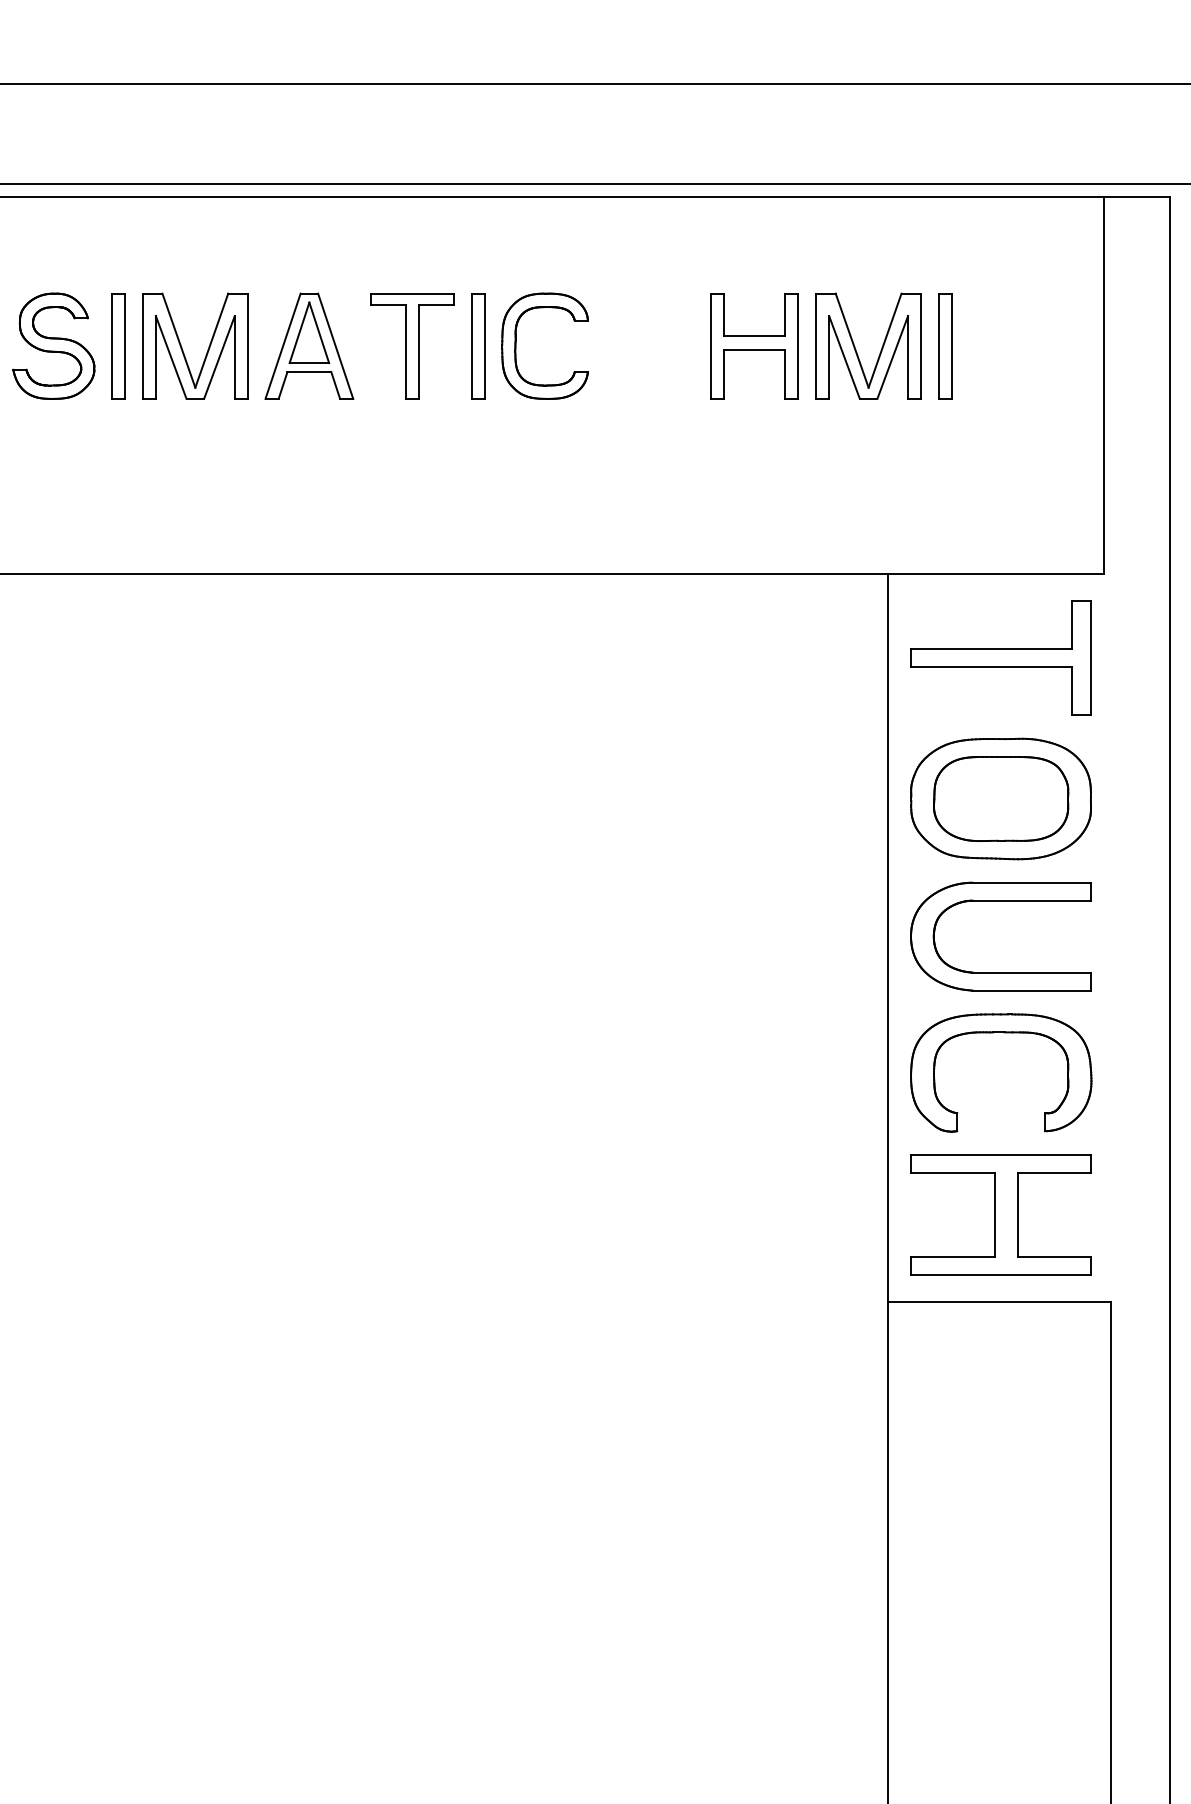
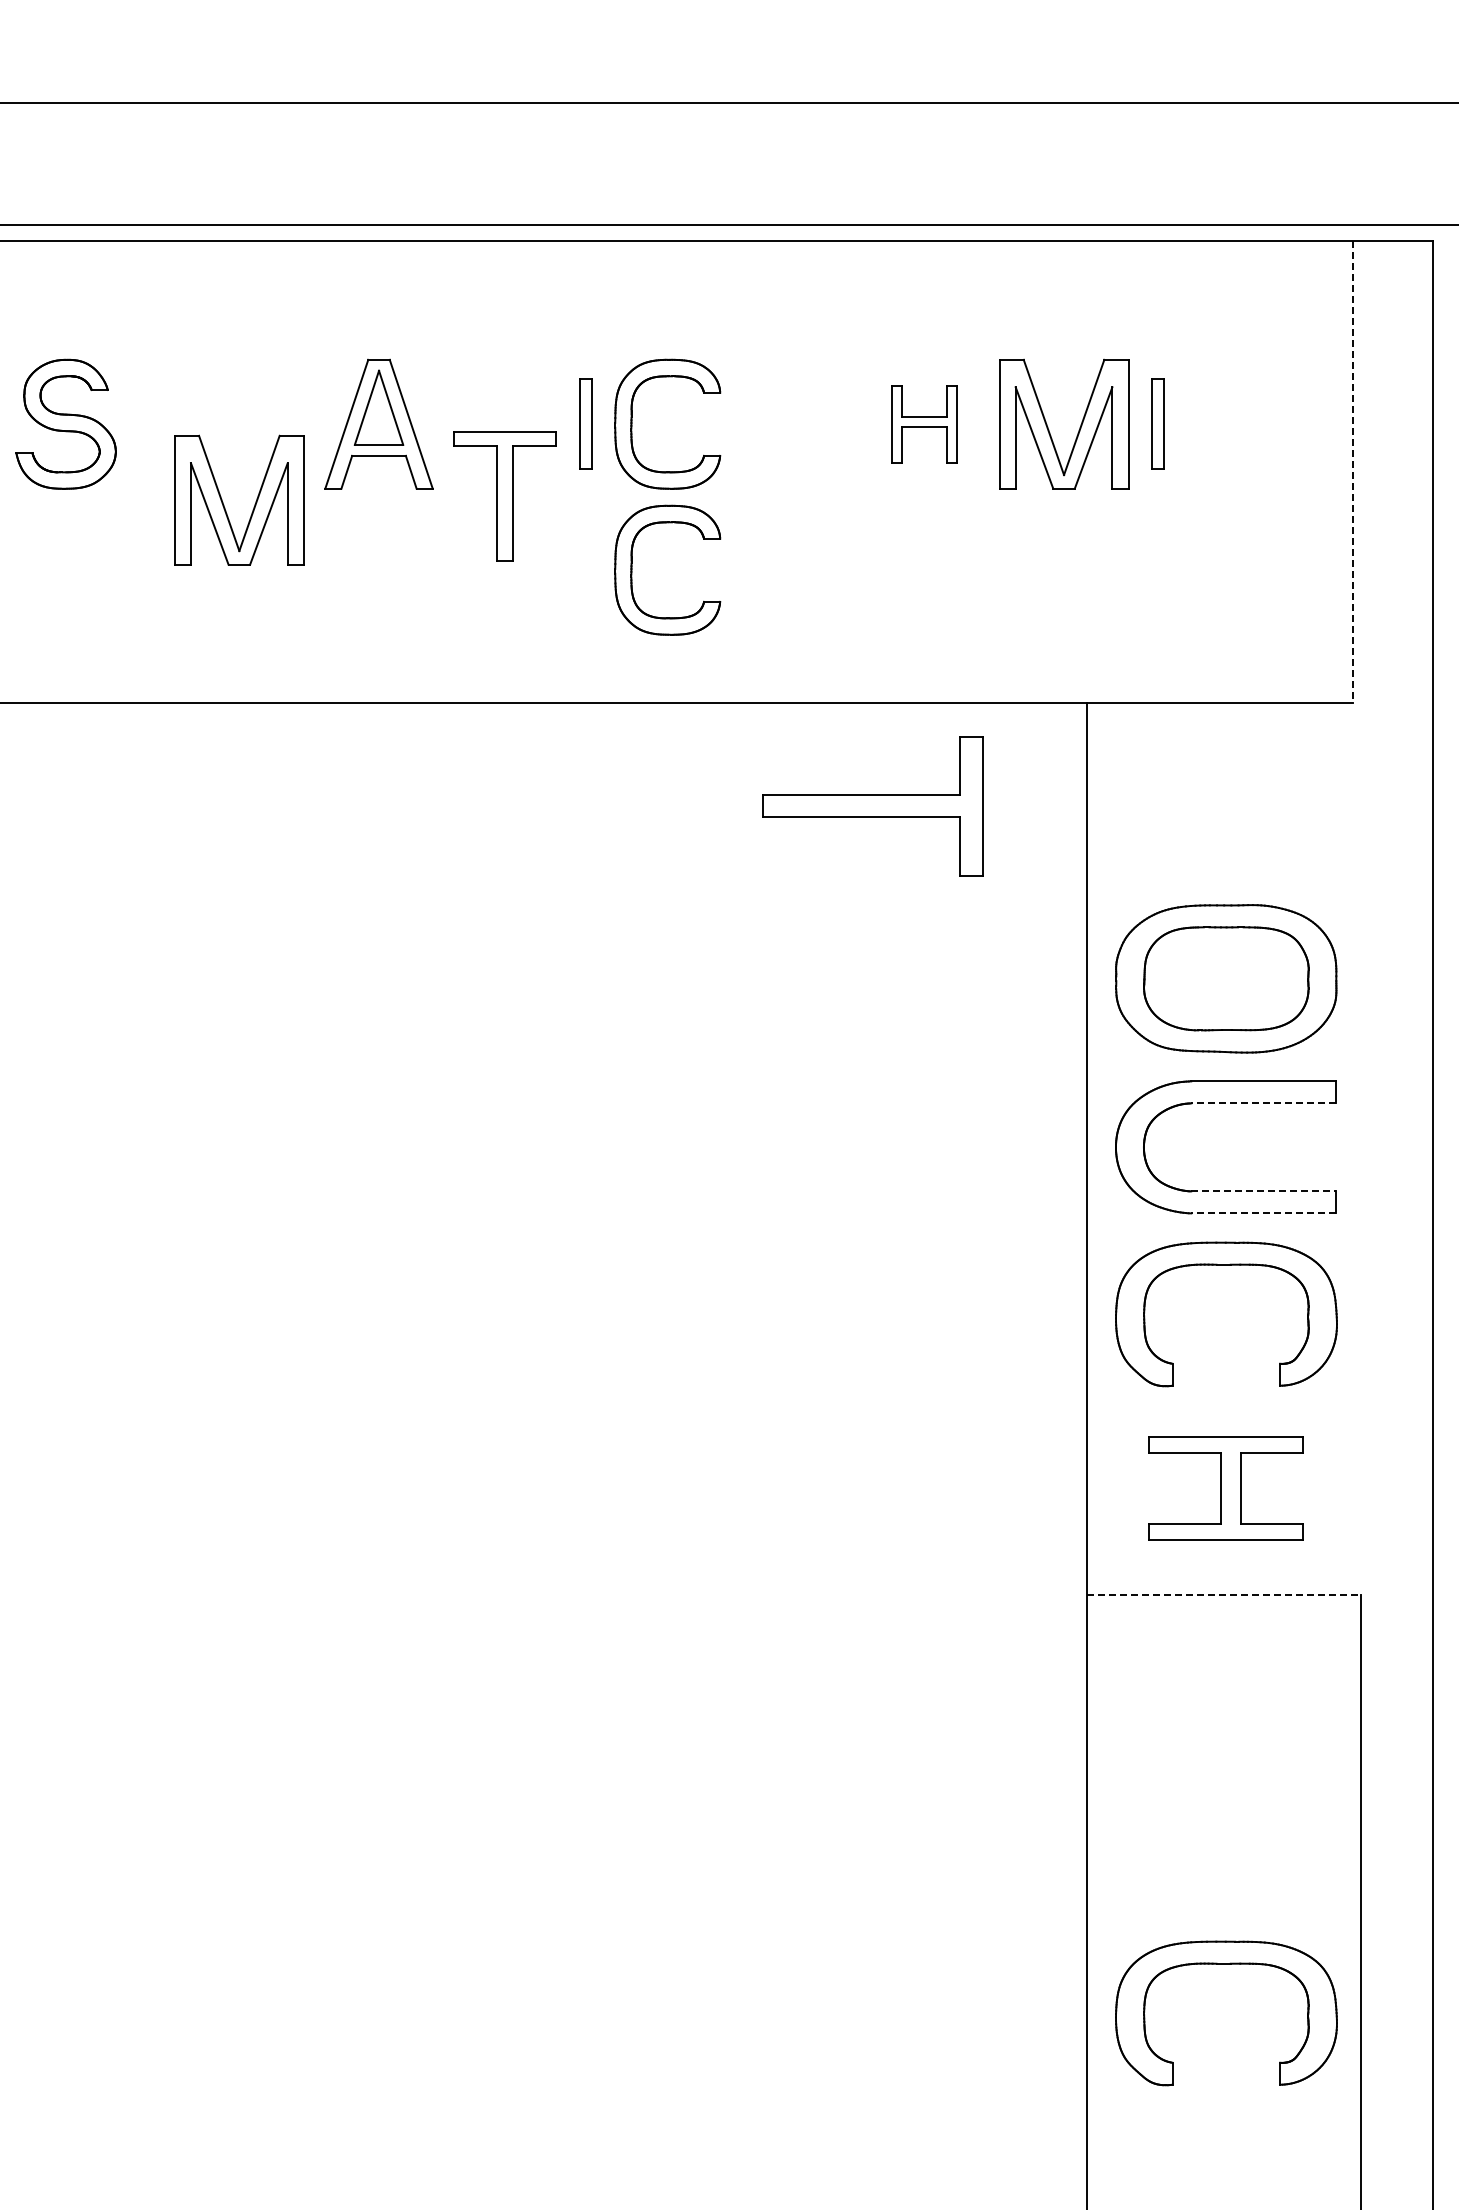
part: (117, 346) -> (144, 424), removed
part: (411, 346) -> (504, 496), moved
part: (477, 346) -> (585, 424), size x0.7
part: (754, 346) -> (924, 424), size x0.6
part: (944, 346) -> (1157, 424), size x0.7
part: (207, 349) -> (254, 504), moved
line: (1104, 385) -> (1352, 472), solid -> dashed
part: (516, 464) -> (632, 569), added
part: (1000, 658) -> (872, 806), moved
line: (1031, 900) -> (1263, 1103), solid -> dashed
line: (1031, 972) -> (1263, 1191), solid -> dashed
line: (1031, 990) -> (1263, 1213), solid -> dashed
part: (1000, 1215) -> (1225, 1488), size x0.7
line: (999, 1302) -> (1224, 1595), solid -> dashed
part: (1001, 1603) -> (1226, 1964), added

